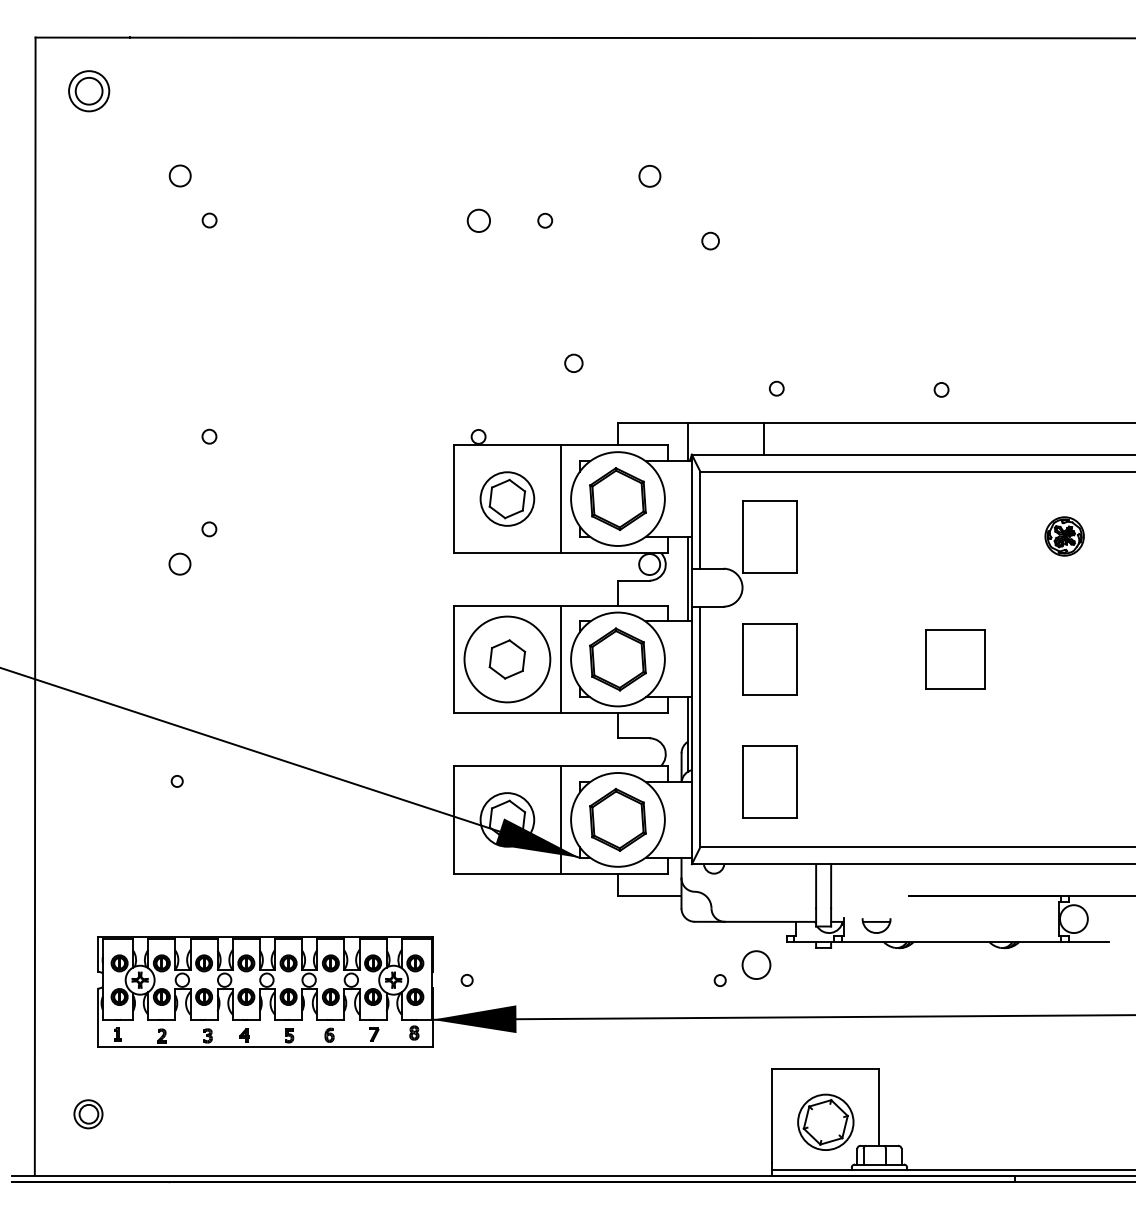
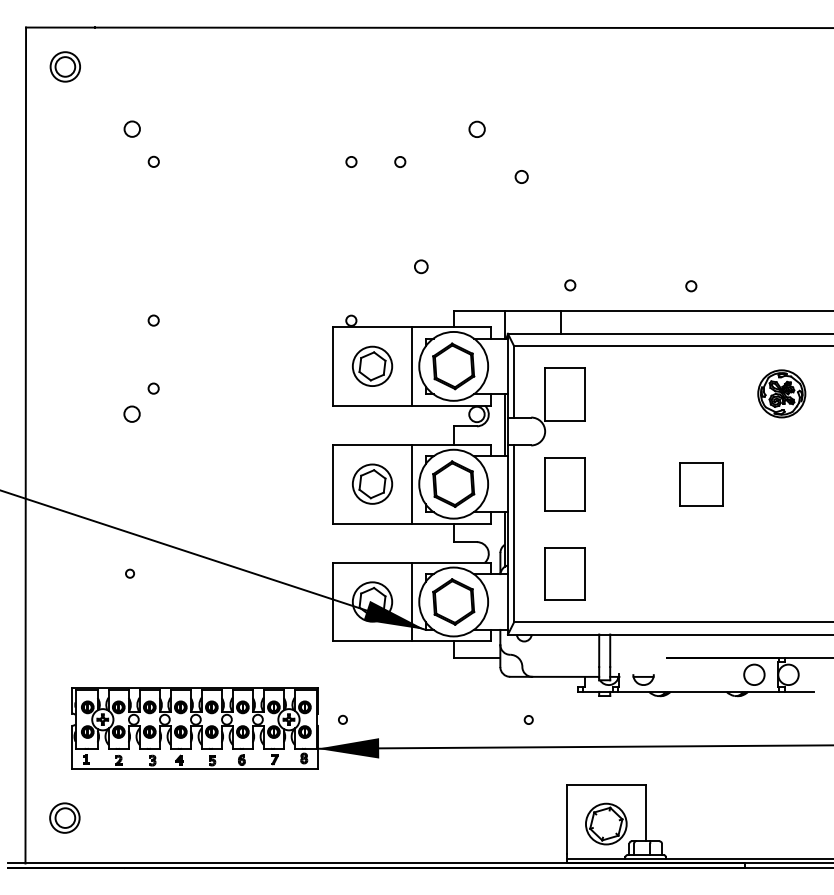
circle: (478, 220) -> (351, 161), size x0.62
part: (1064, 536) -> (781, 393), size x1.67
circle: (507, 659) -> (372, 484), size x0.62
circle: (756, 964) -> (754, 674), moved
part: (88, 1114) -> (64, 818), size x1.43

